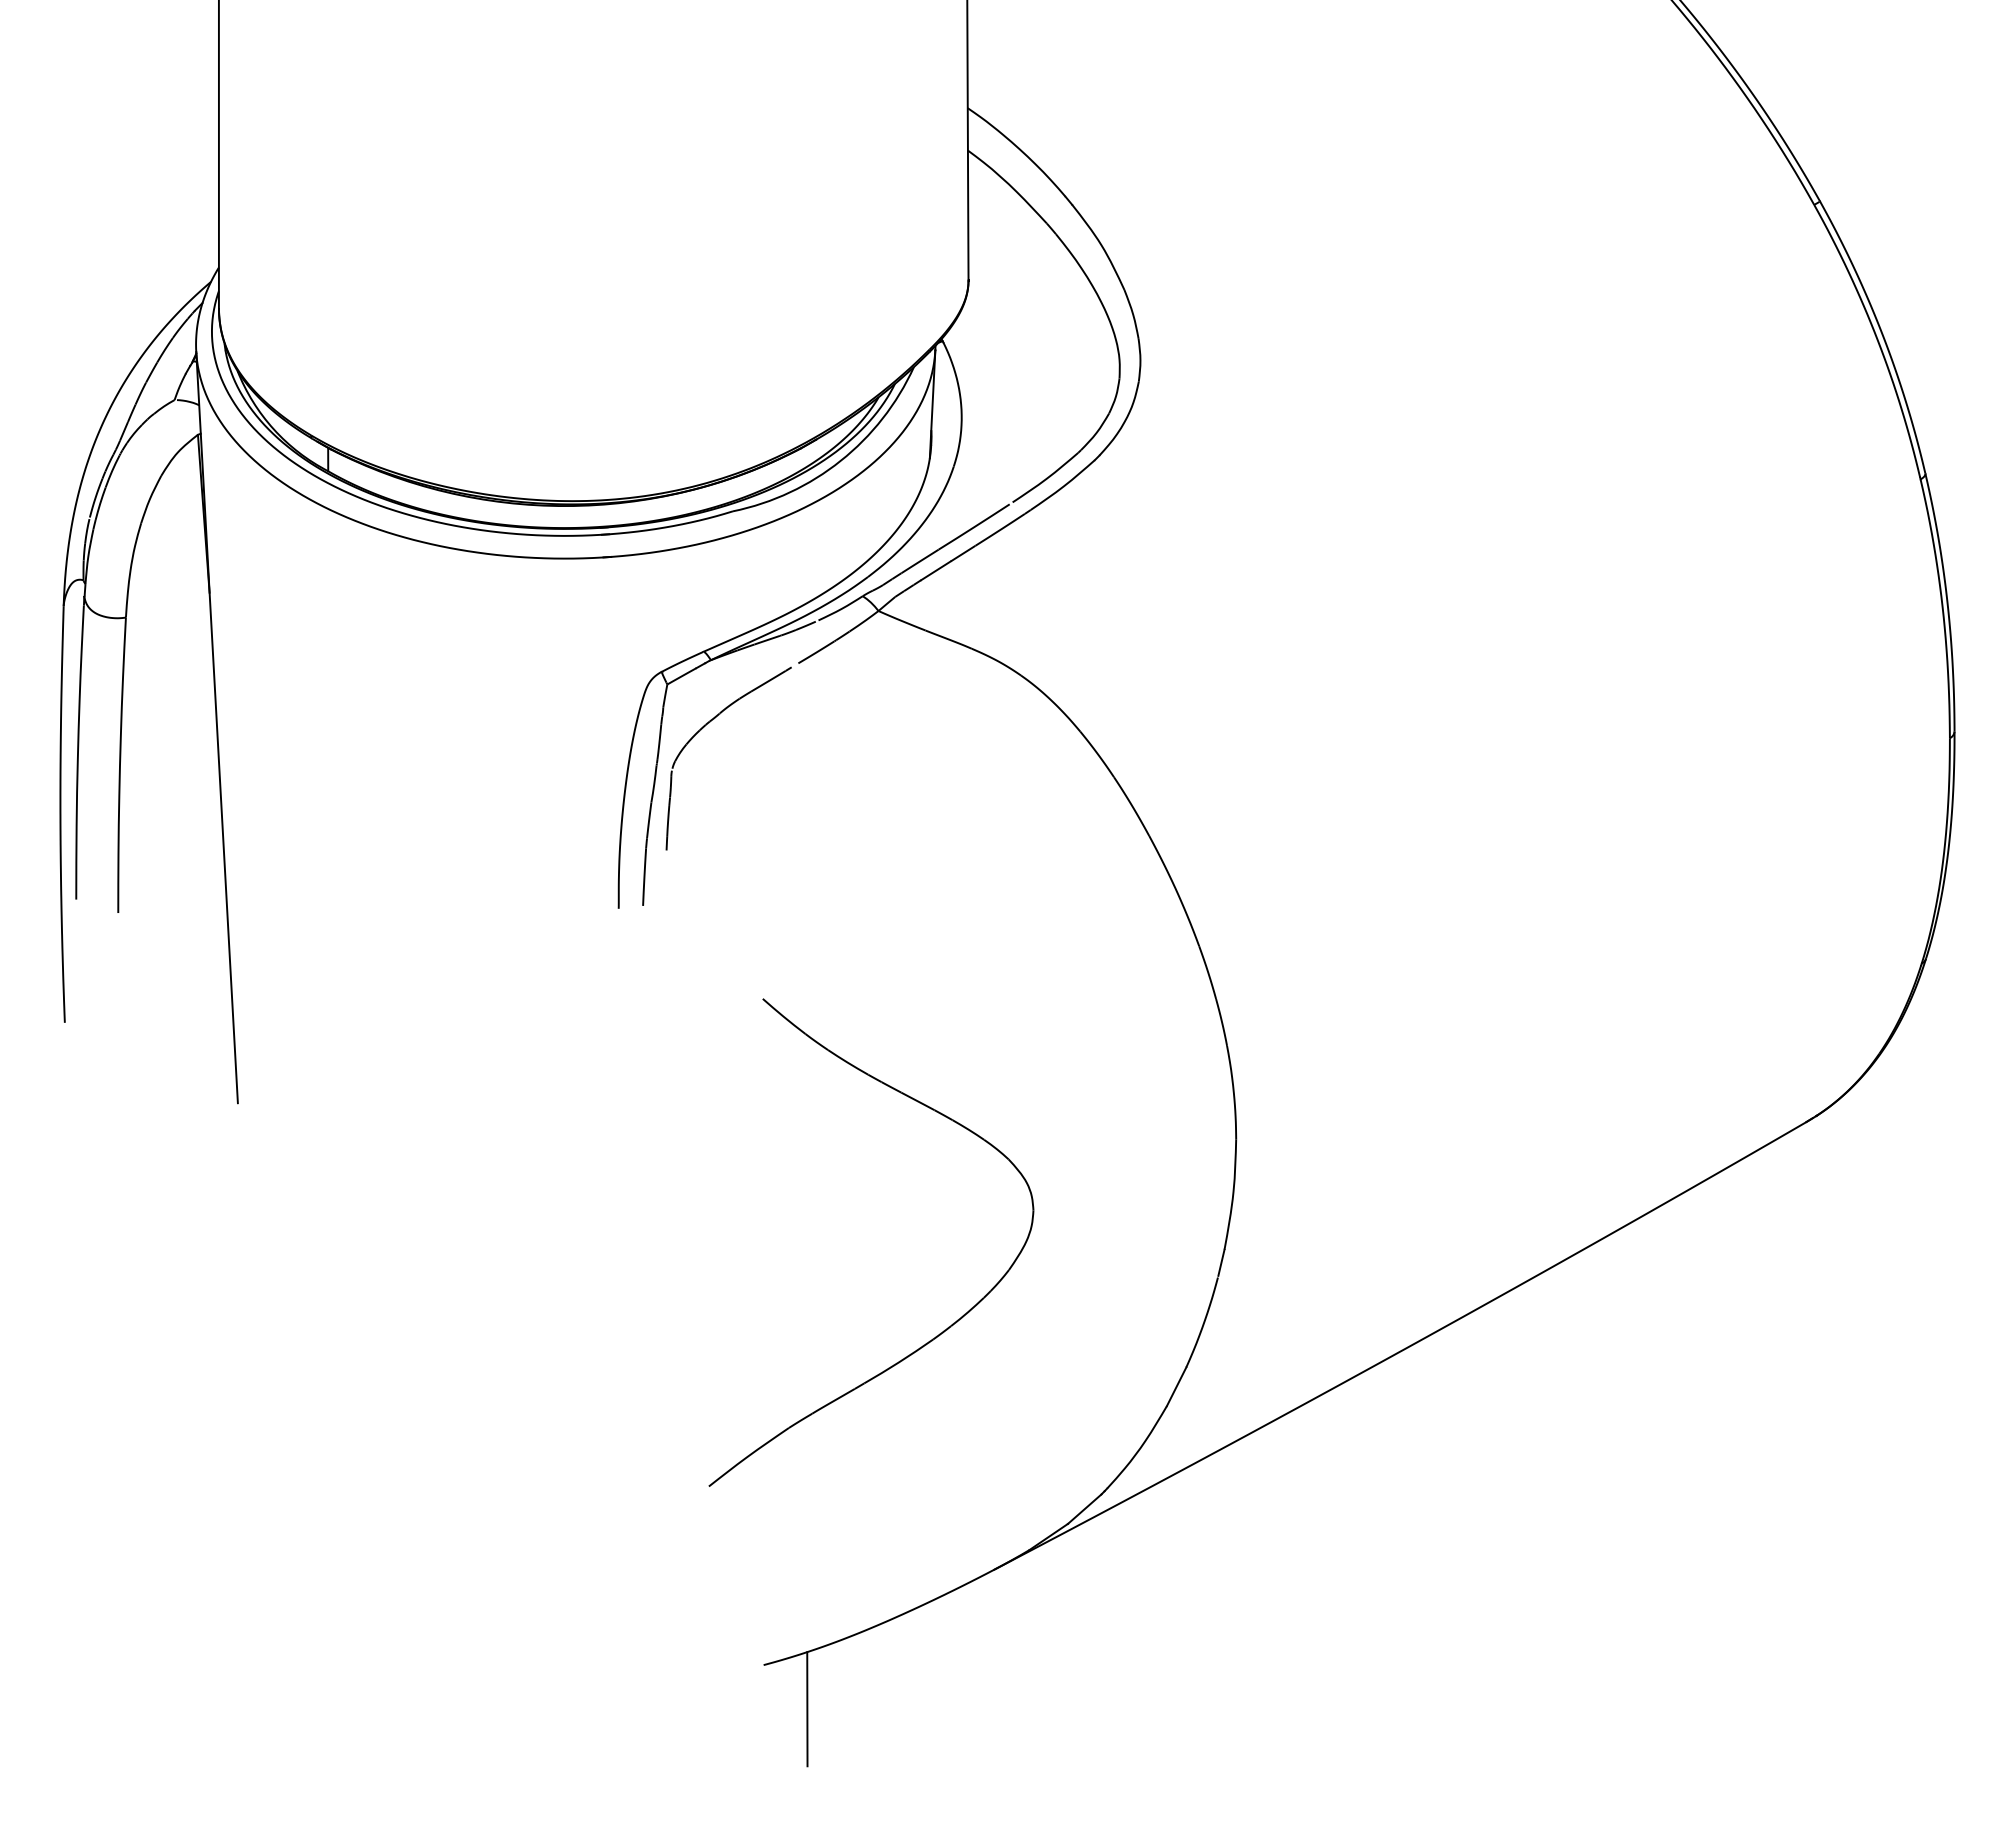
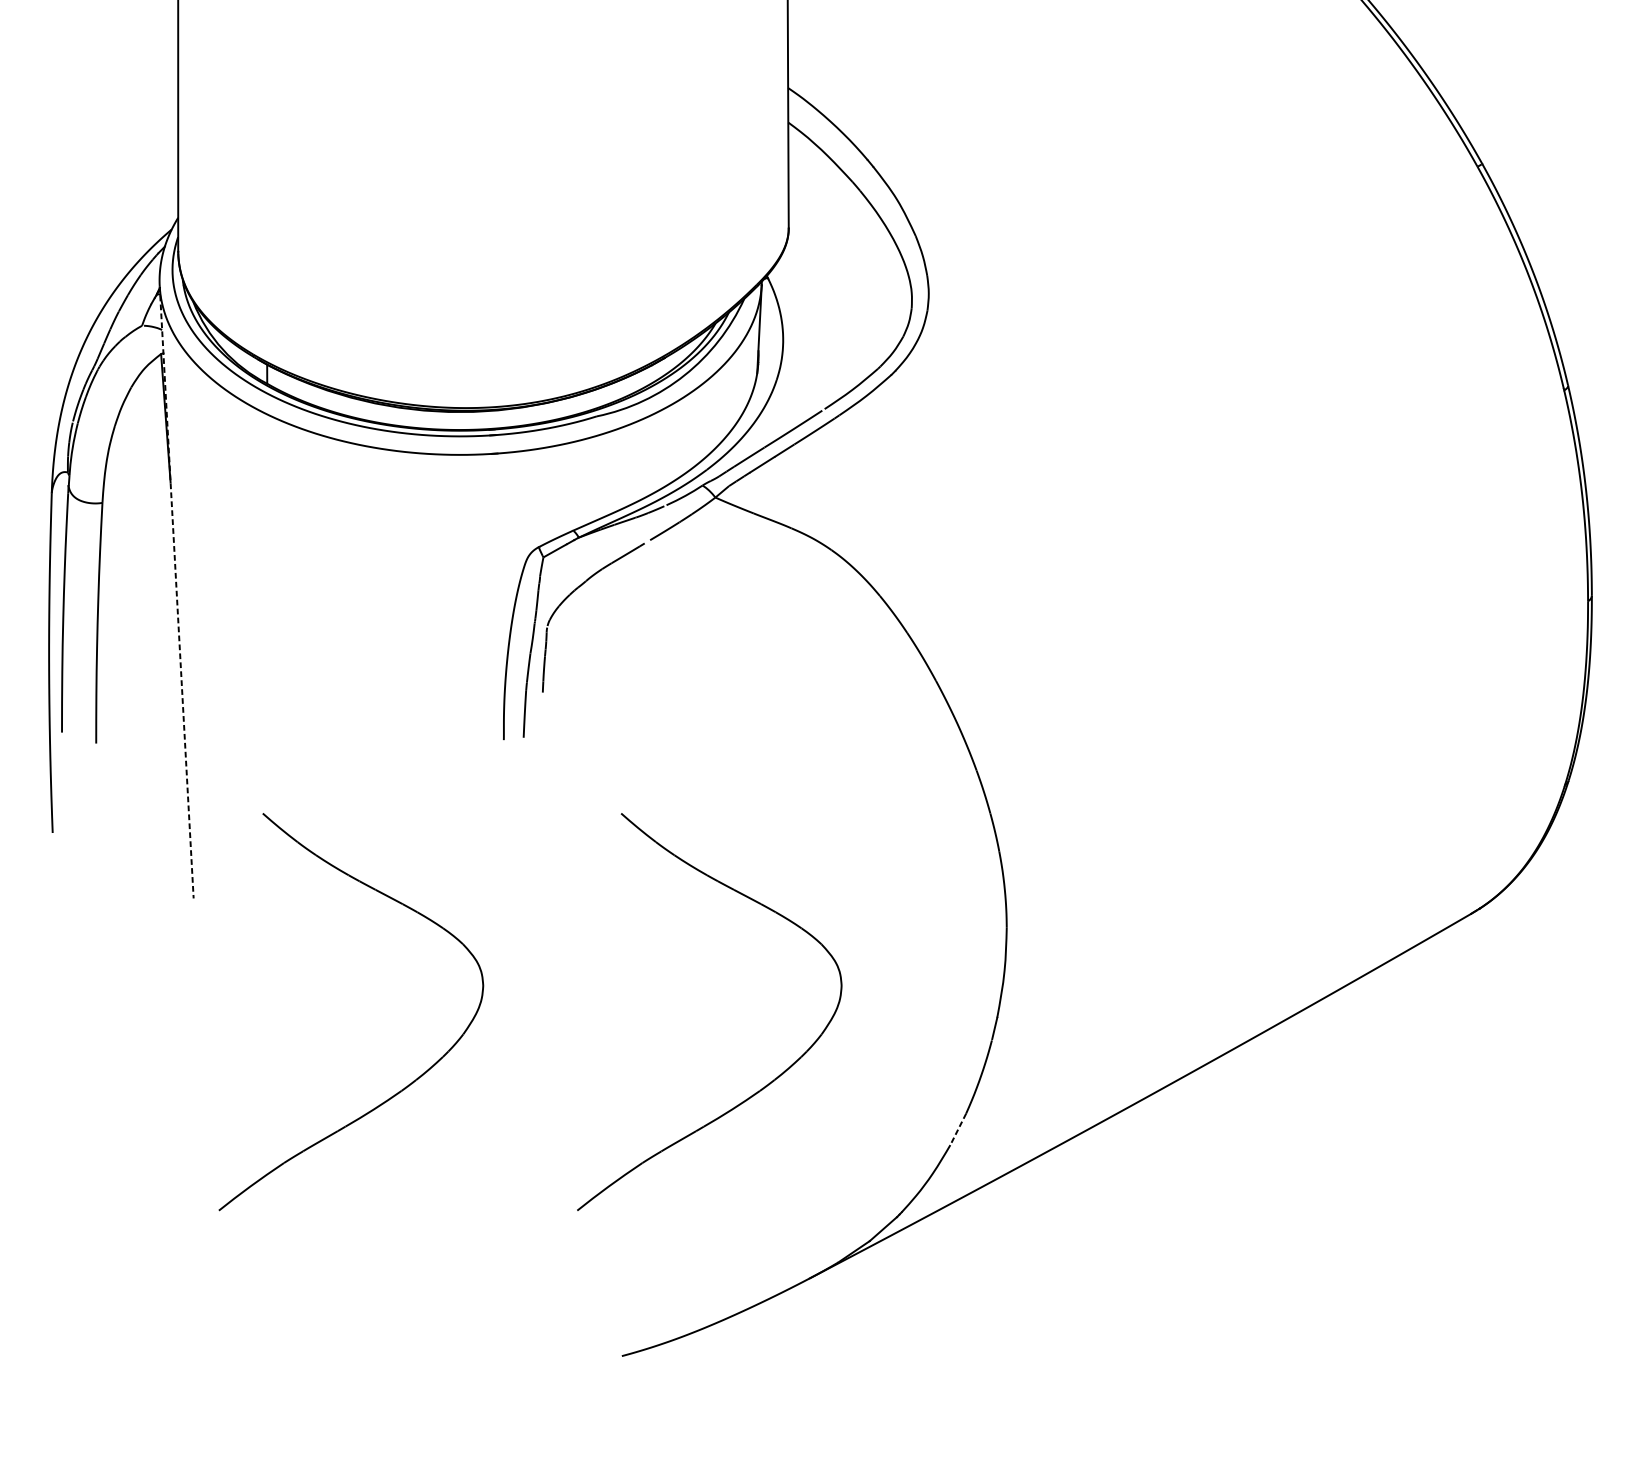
line: (217, 728) -> (177, 593), solid -> dashed
part: (496, 1335) -> (404, 1087), added
line: (1176, 1386) -> (958, 1129), solid -> dashed
line: (807, 1709) -> (657, 1392), removed

